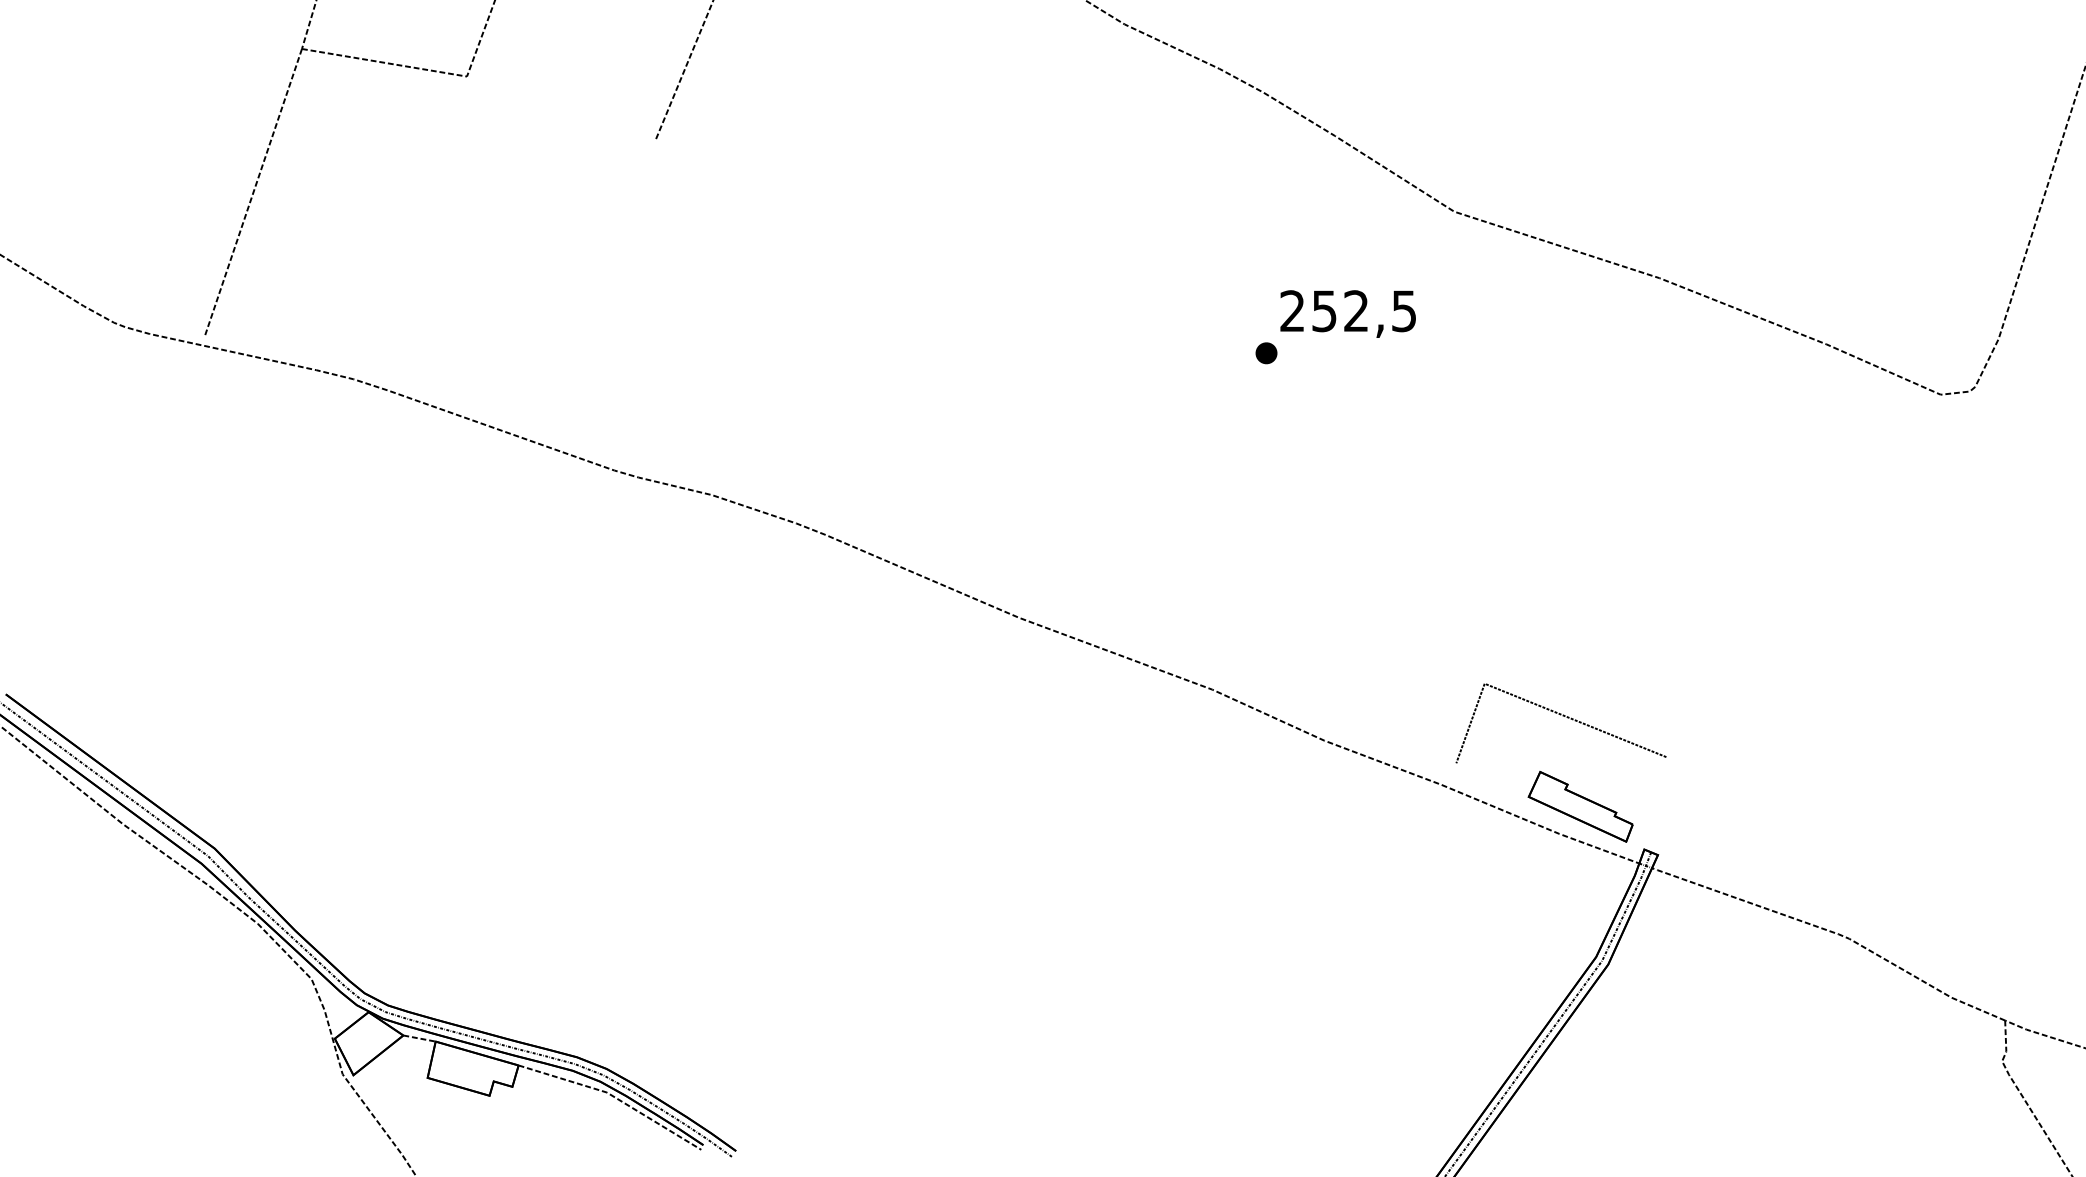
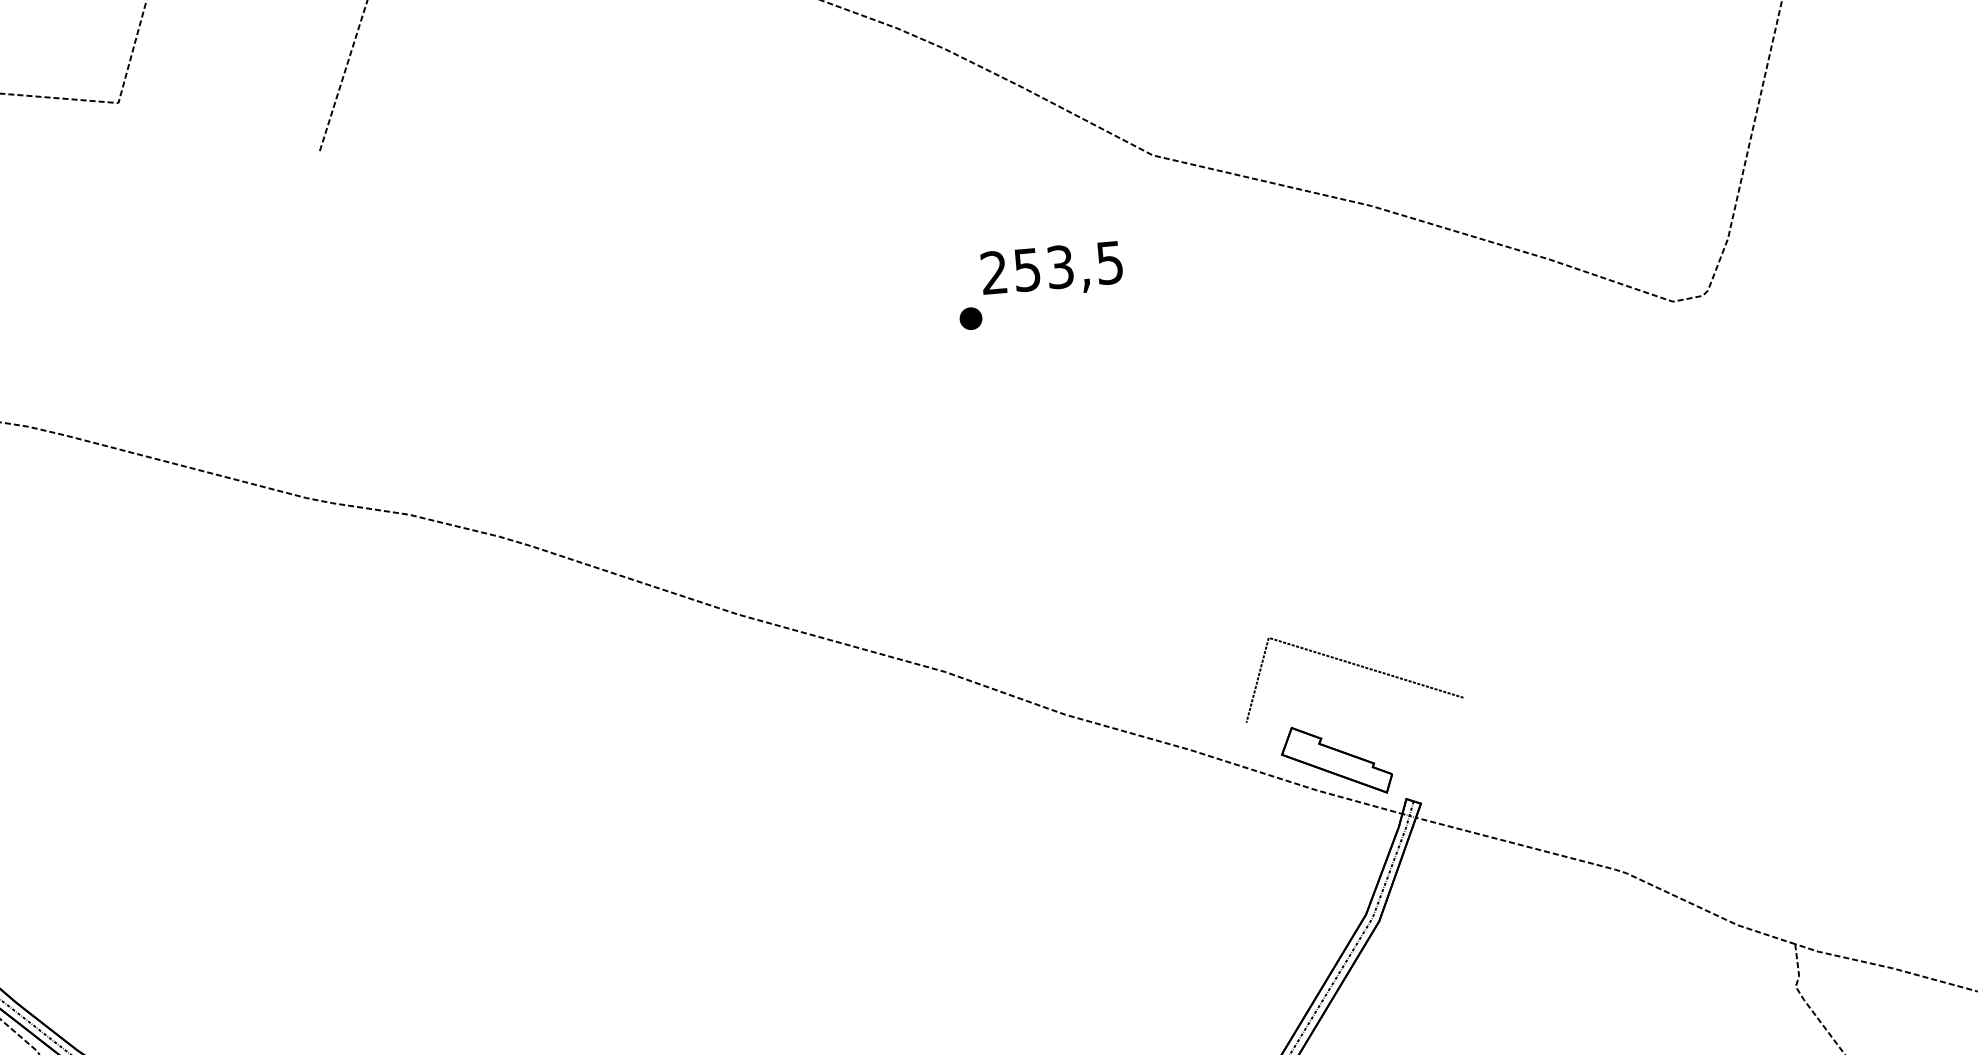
text: (1356, 311) -> (1060, 267), 252,5 -> 253,5
line: (1562, 716) -> (1352, 664), moved

